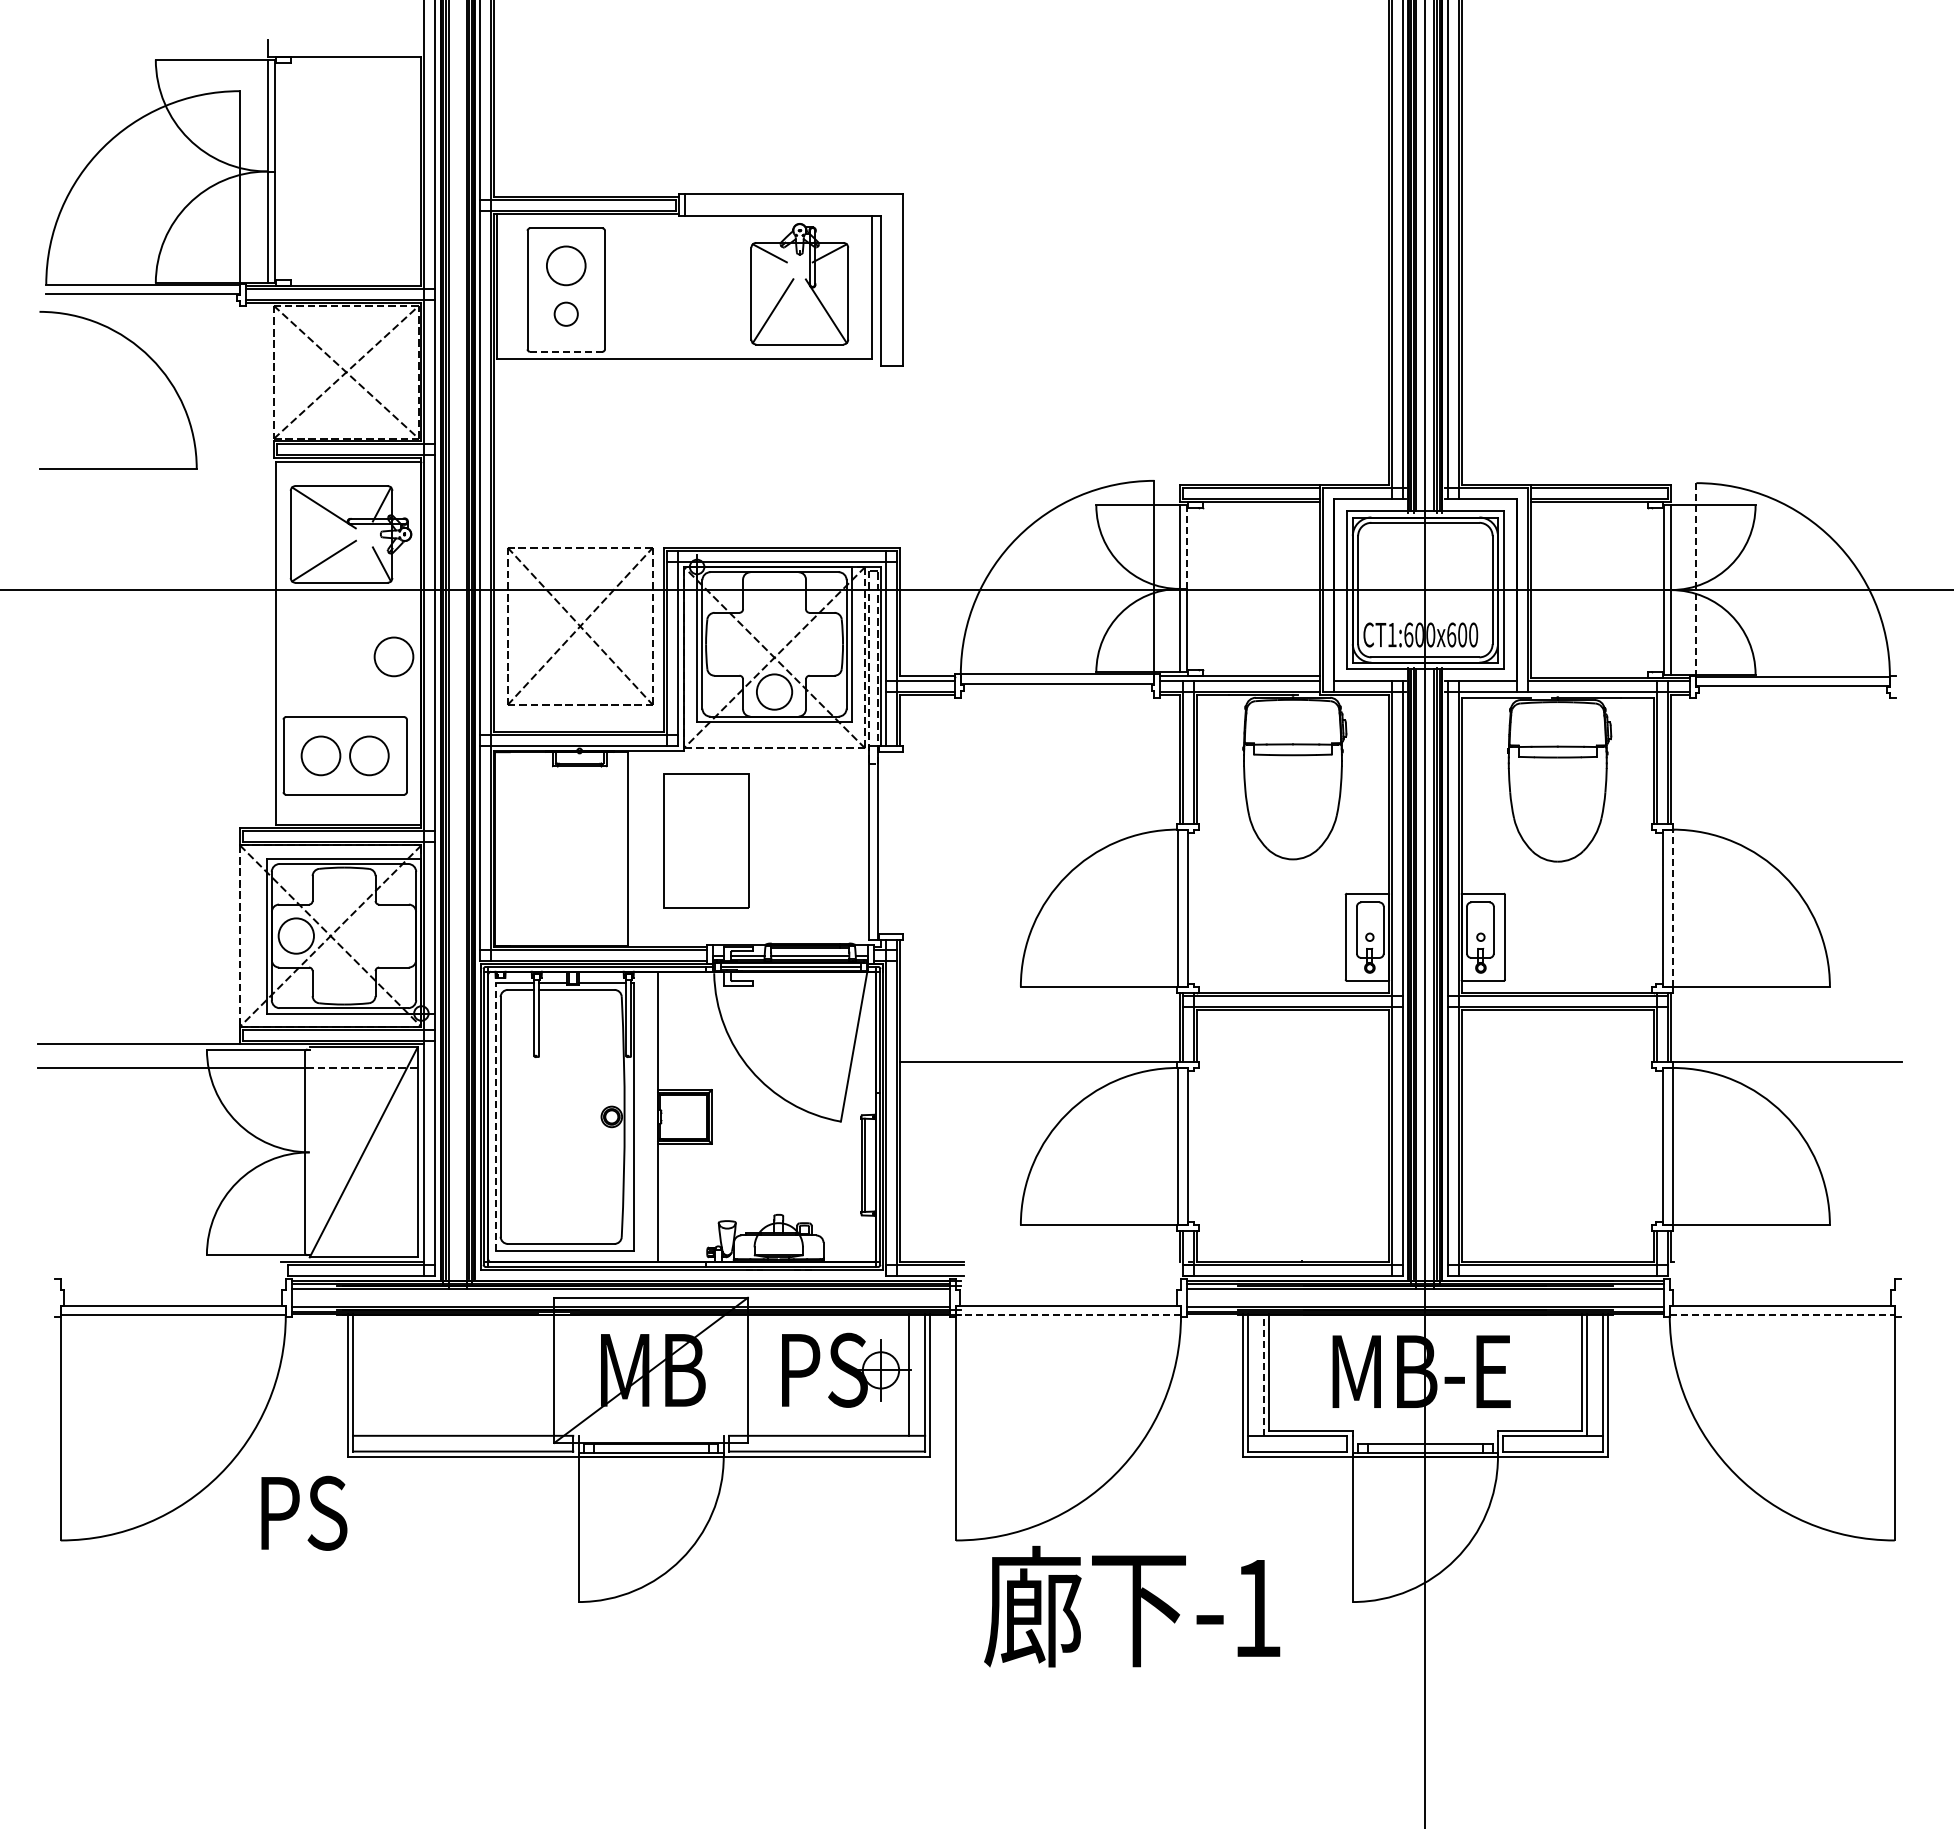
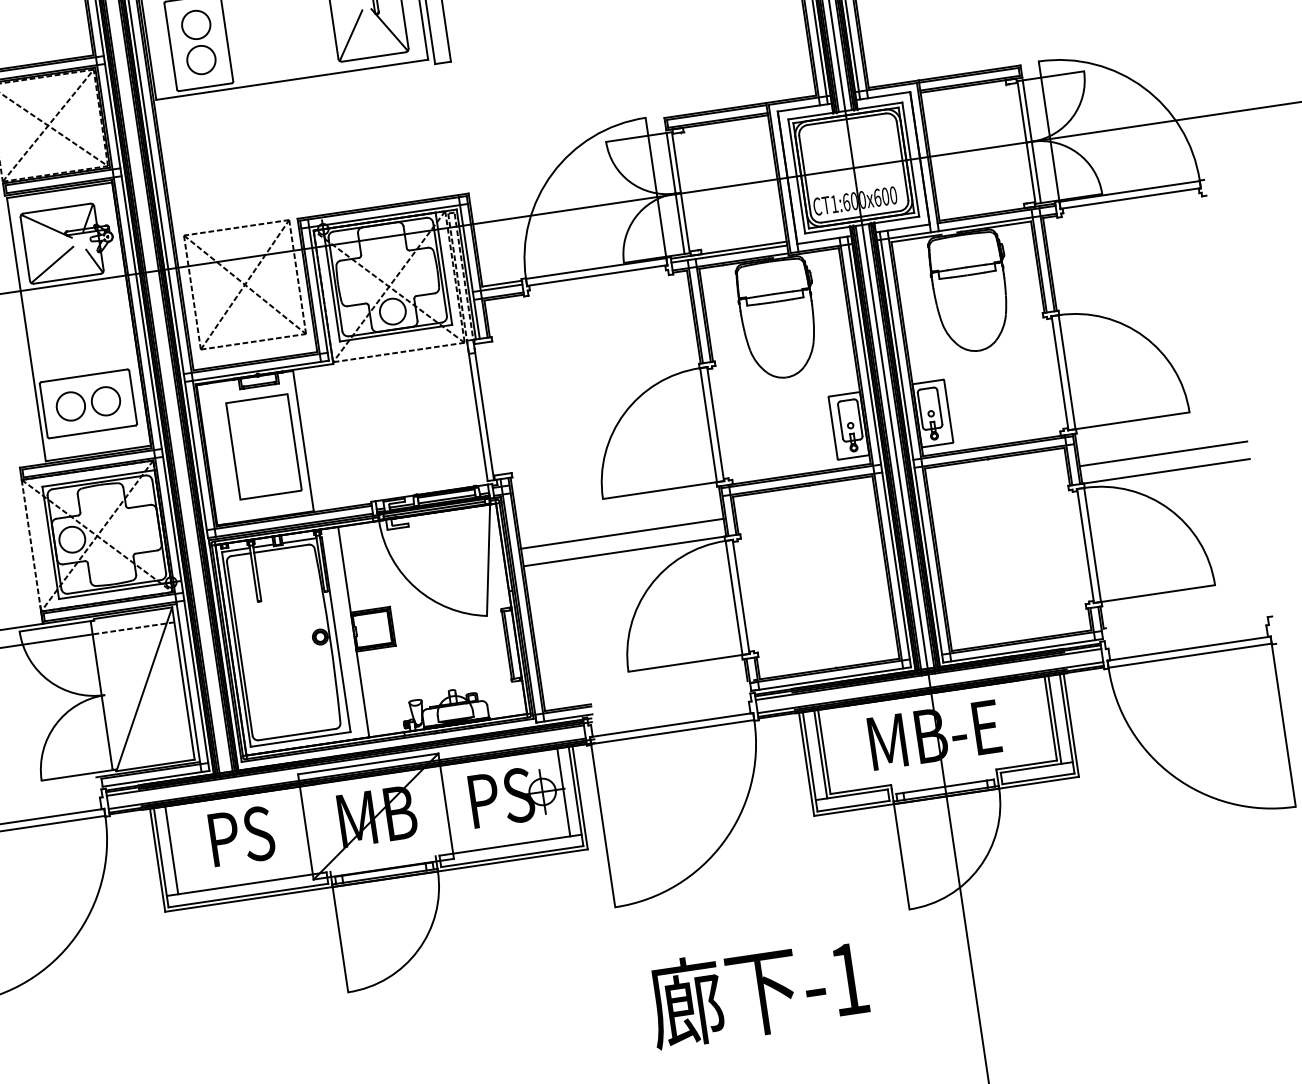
circle: (565, 313) -> (200, 59), size x1.67
line: (565, 351) -> (204, 87), dashed -> solid
line: (1187, 547) -> (676, 162), dashed -> solid
line: (1696, 579) -> (1049, 131), dashed -> solid
circle: (393, 656) -> (112, 326), removed
part: (706, 840) -> (263, 446), moved
line: (1672, 908) -> (1067, 372), dashed -> solid
line: (1039, 1037) -> (621, 533), added
line: (1786, 1037) -> (1163, 453), added
line: (495, 1116) -> (236, 649), dashed -> solid
line: (1068, 1315) -> (672, 732), dashed -> solid
line: (1782, 1315) -> (1190, 655), dashed -> solid
line: (368, 1374) -> (171, 849), added
line: (1263, 1375) -> (820, 754), dashed -> solid
text: (304, 1512) -> (242, 835), moved
text: (1132, 1606) -> (758, 991), moved

